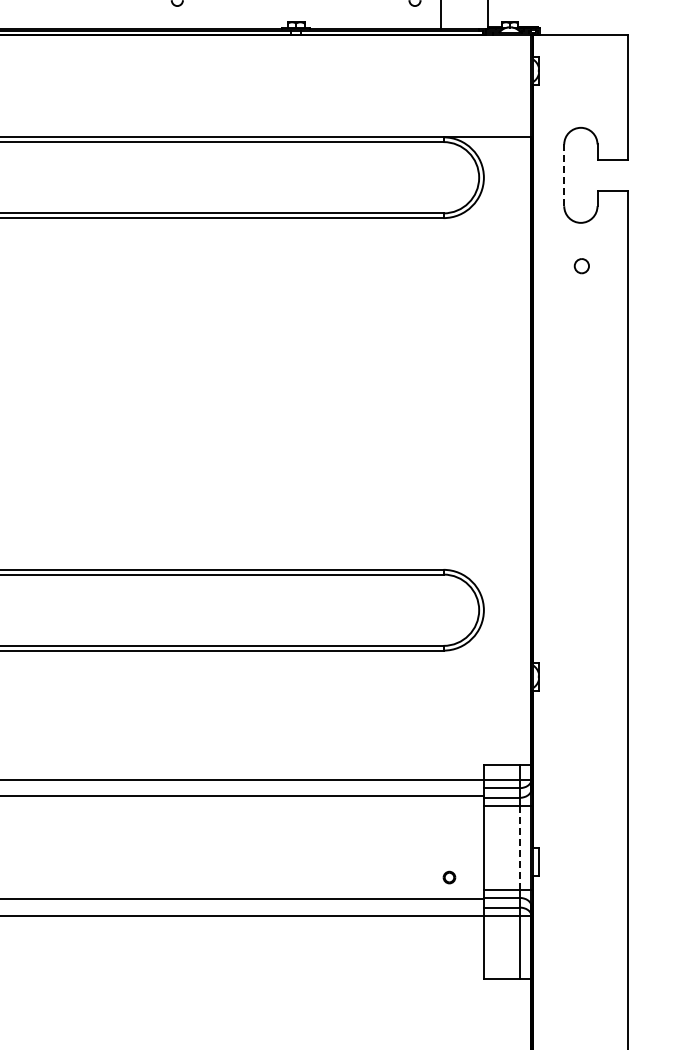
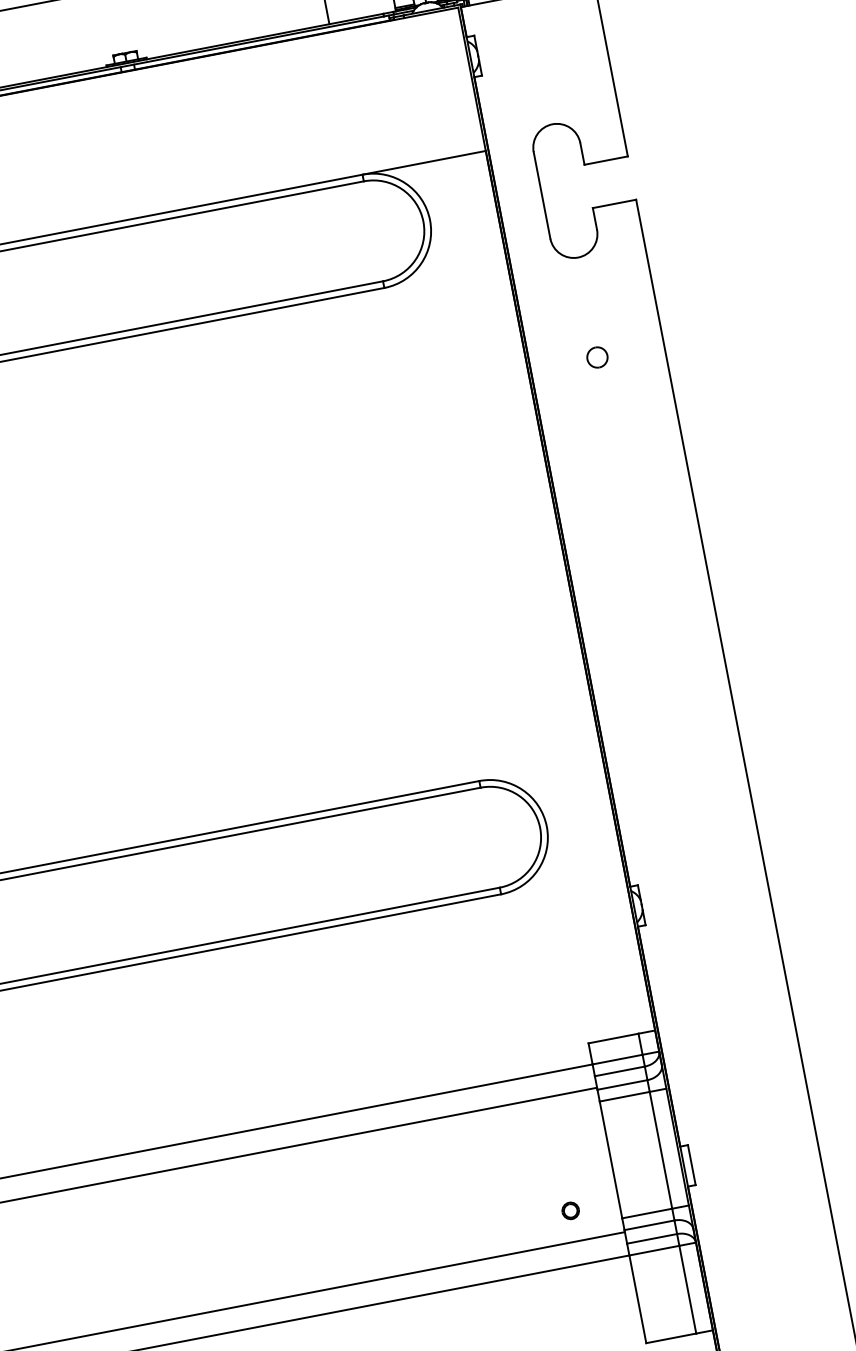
line: (564, 175) -> (542, 195), dashed -> solid
part: (581, 266) -> (596, 358), moved
line: (519, 847) -> (660, 1149), dashed -> solid

